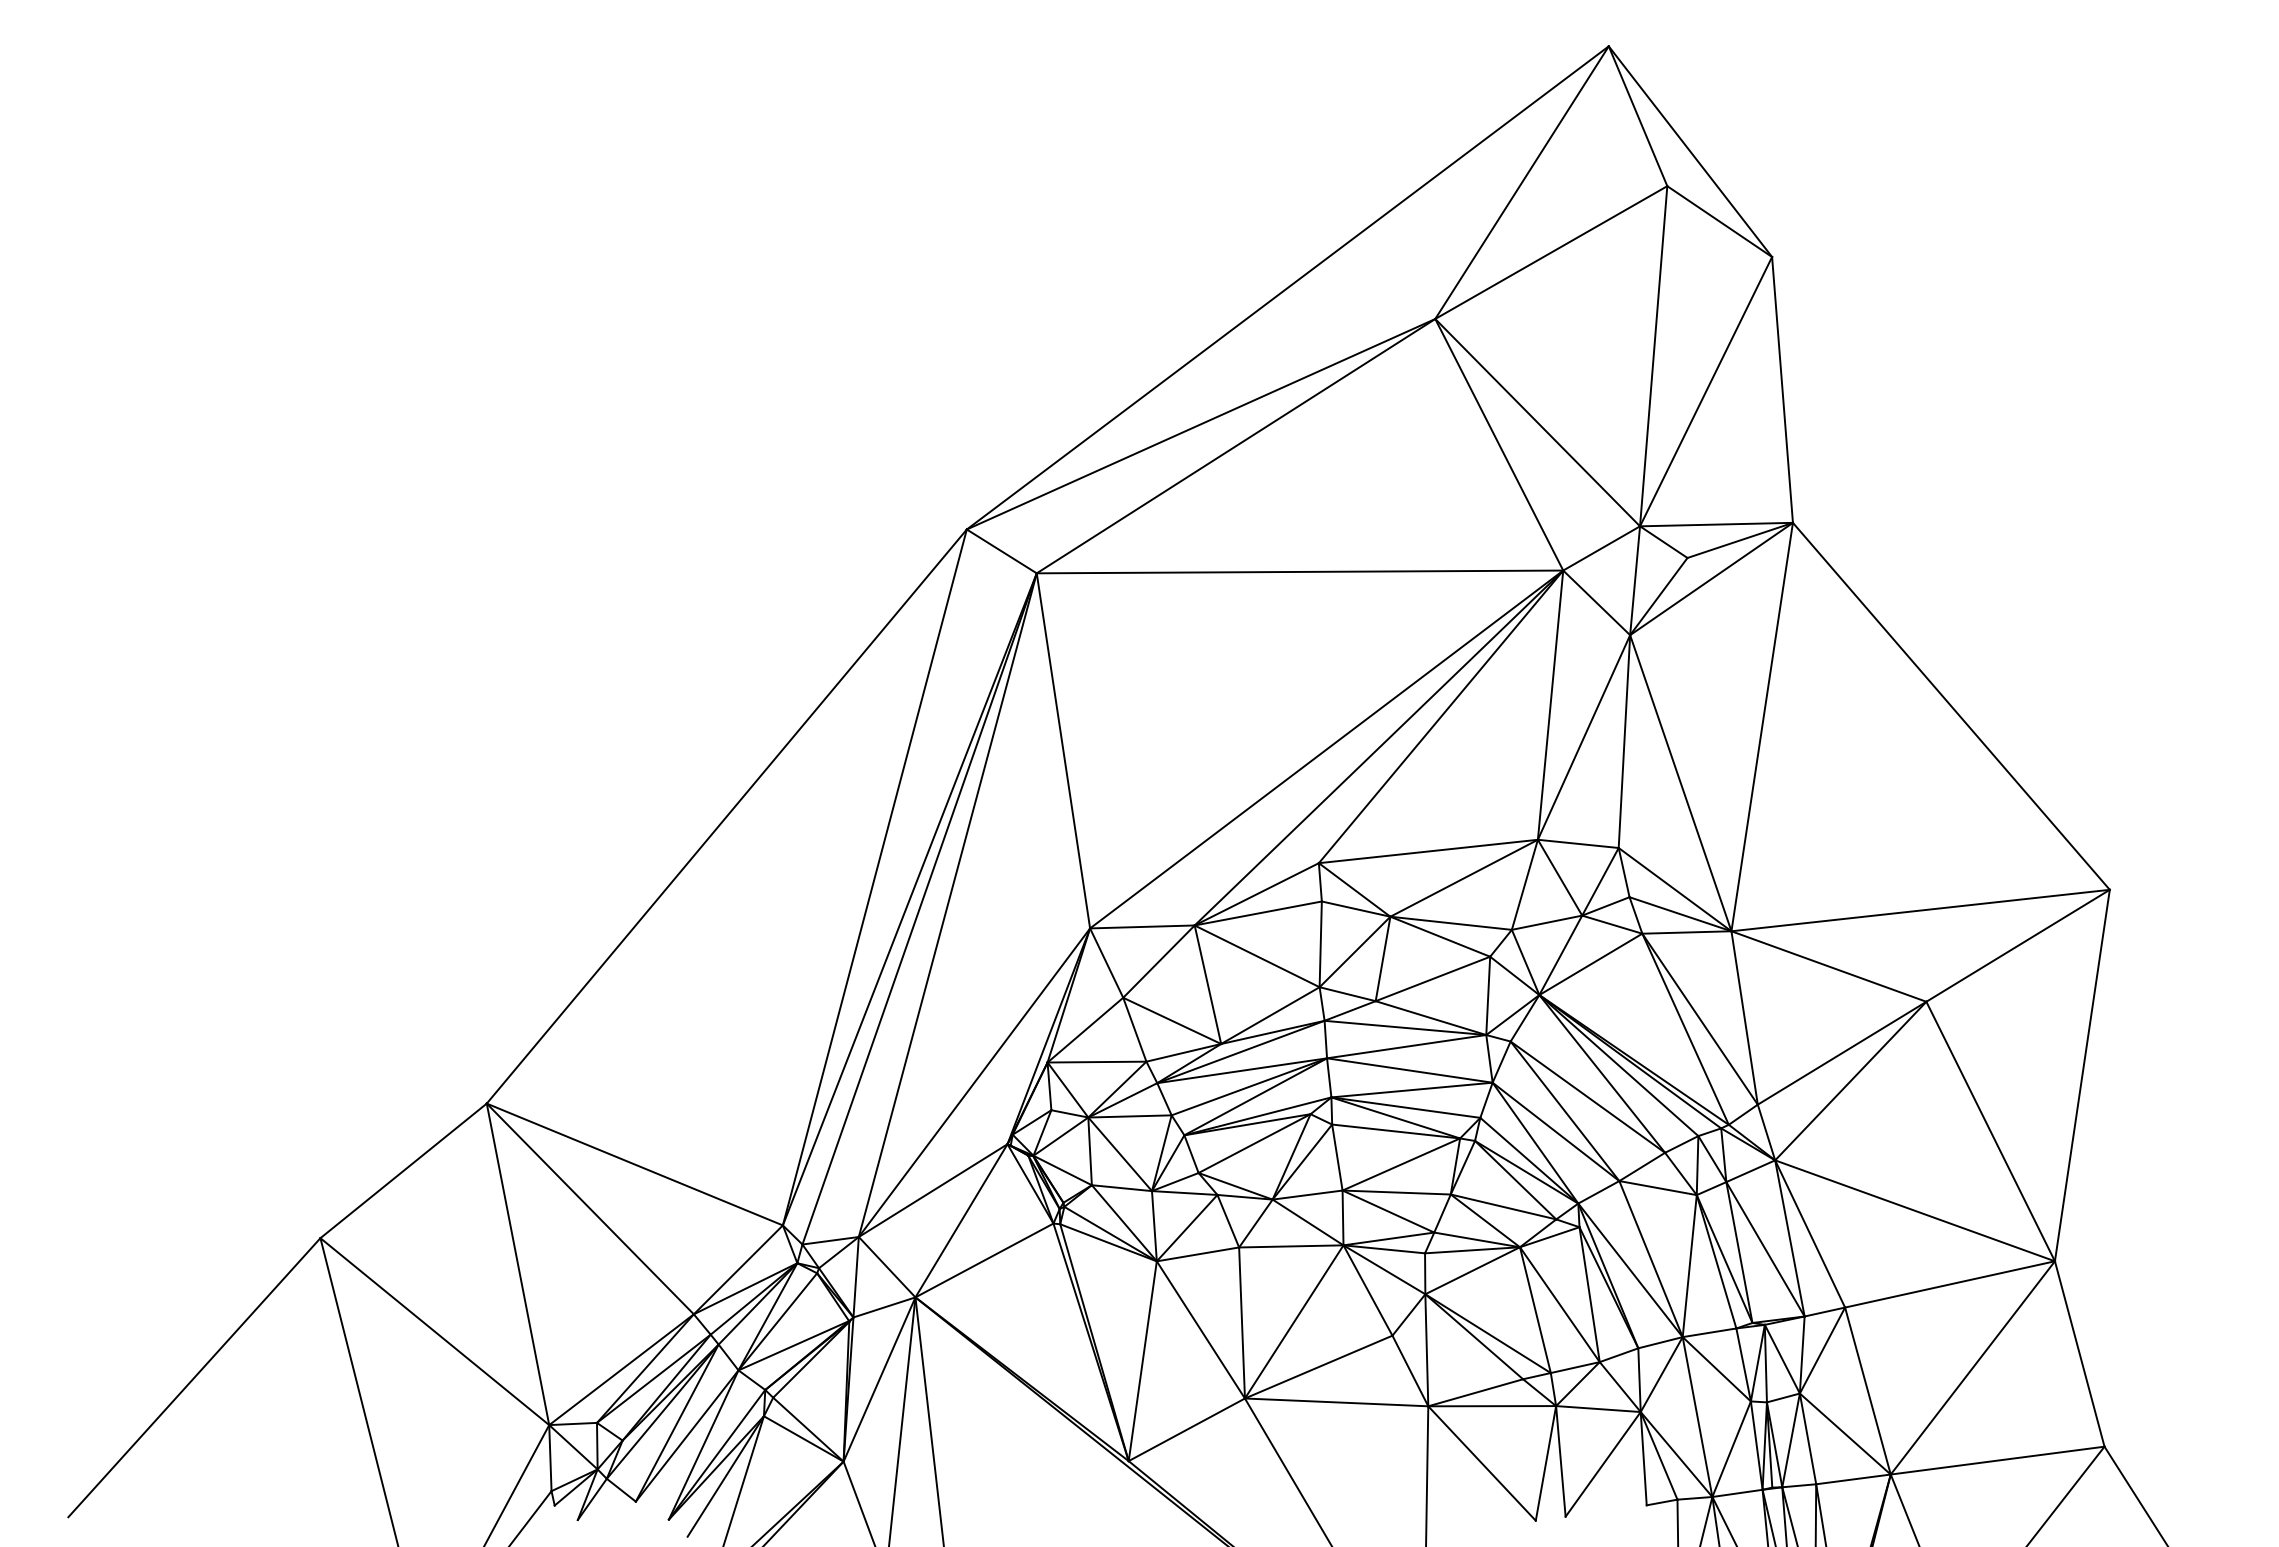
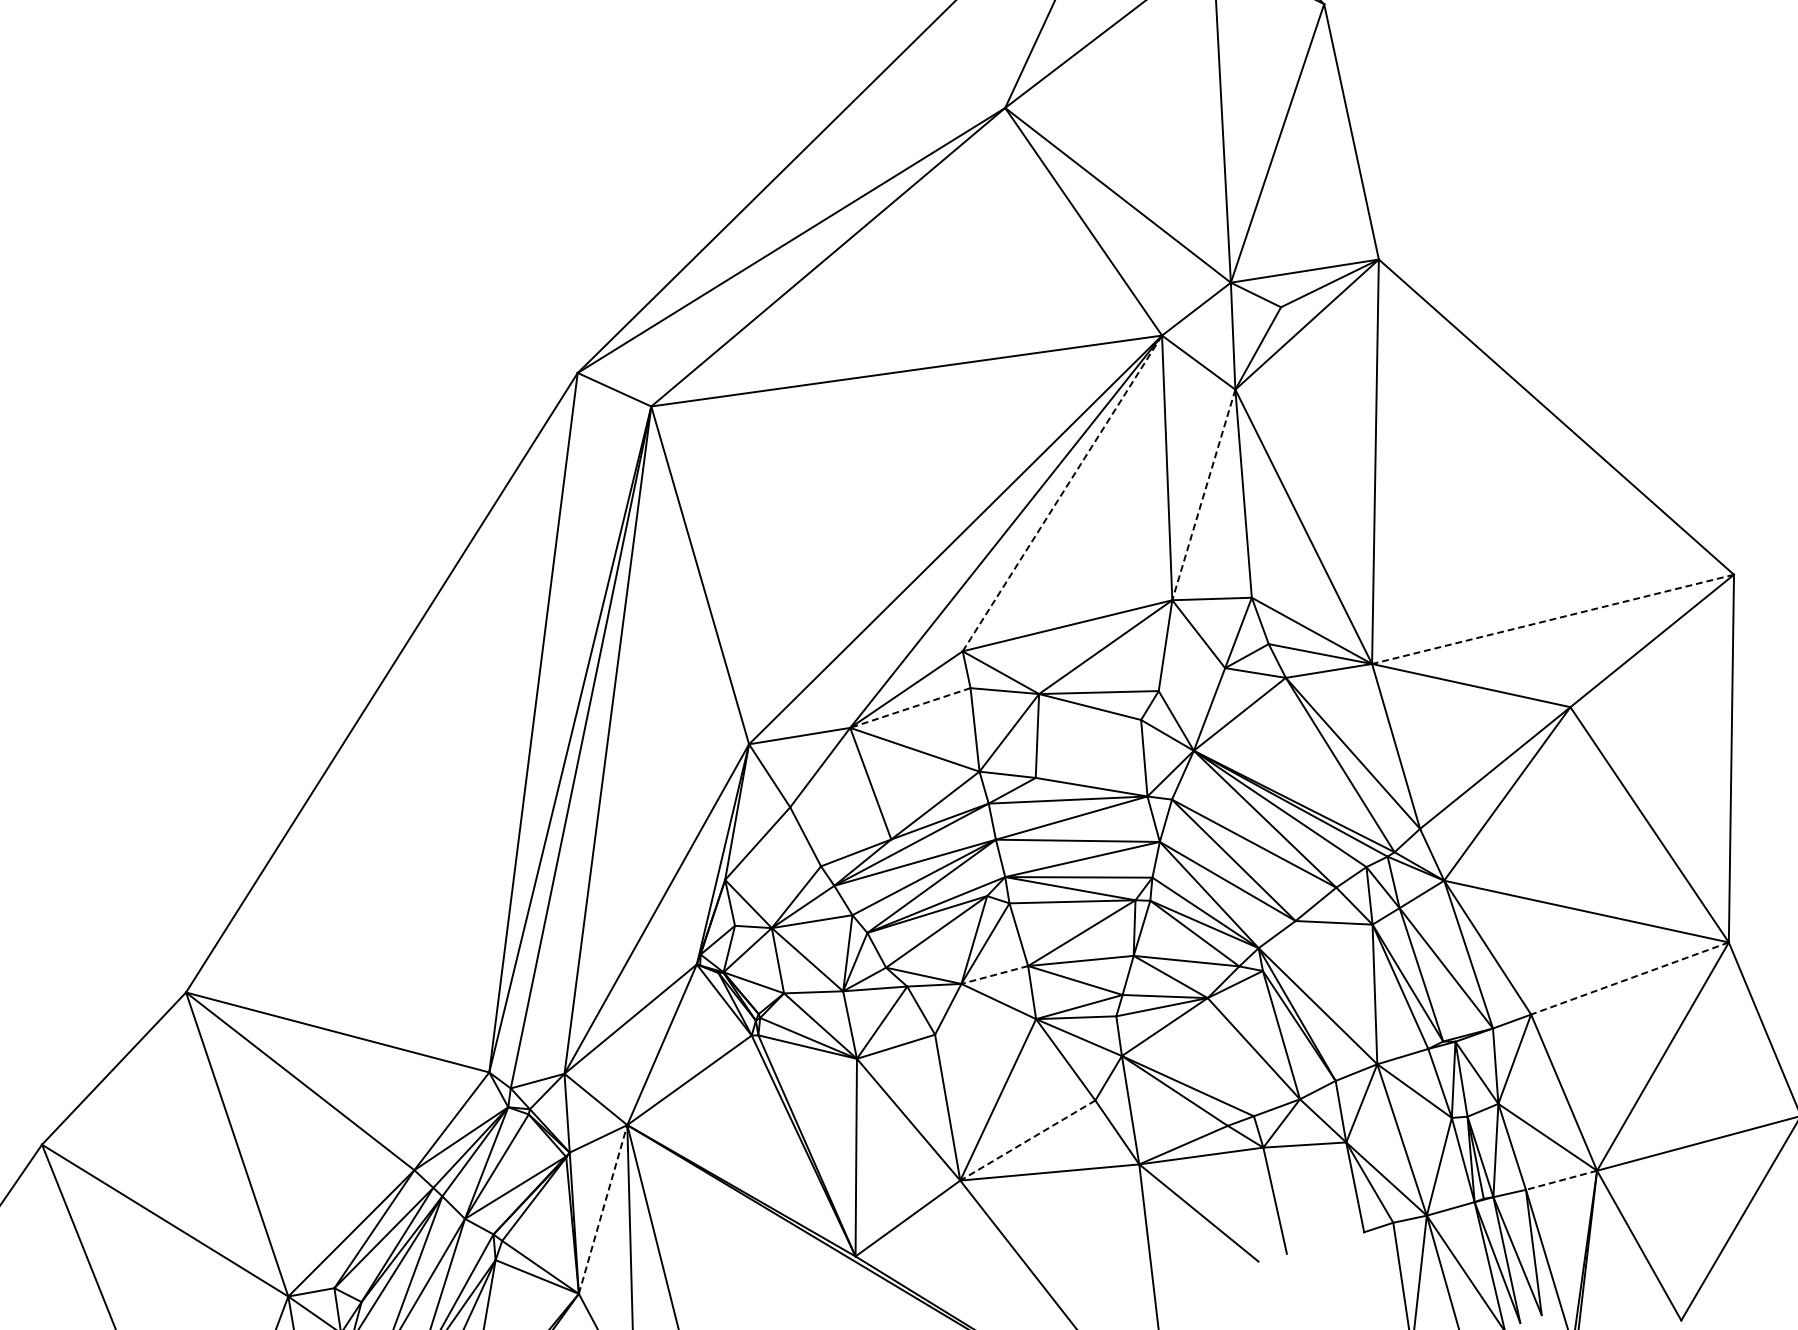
line: (1441, 716) -> (1062, 493), solid -> dashed
line: (1583, 737) -> (1203, 495), solid -> dashed
line: (1920, 910) -> (1552, 619), solid -> dashed
line: (1258, 913) -> (910, 708), solid -> dashed
line: (1546, 922) -> (1191, 679), removed
line: (1432, 978) -> (1087, 748), removed
line: (1172, 1020) -> (840, 823), removed
line: (1096, 1061) -> (772, 872), removed
line: (1307, 1195) -> (994, 975), solid -> dashed
line: (1291, 1246) -> (985, 1027), removed
line: (1650, 1259) -> (1335, 993), removed
line: (1949, 1284) -> (1629, 978), solid -> dashed
line: (1535, 1310) -> (1230, 1057), removed
line: (1318, 1367) -> (1027, 1140), solid -> dashed
line: (879, 1379) -> (603, 1209), solid -> dashed
line: (1545, 1463) -> (1260, 1204), removed
line: (1602, 1464) -> (1315, 1198), removed
line: (1853, 1479) -> (1561, 1180), solid -> dashed

